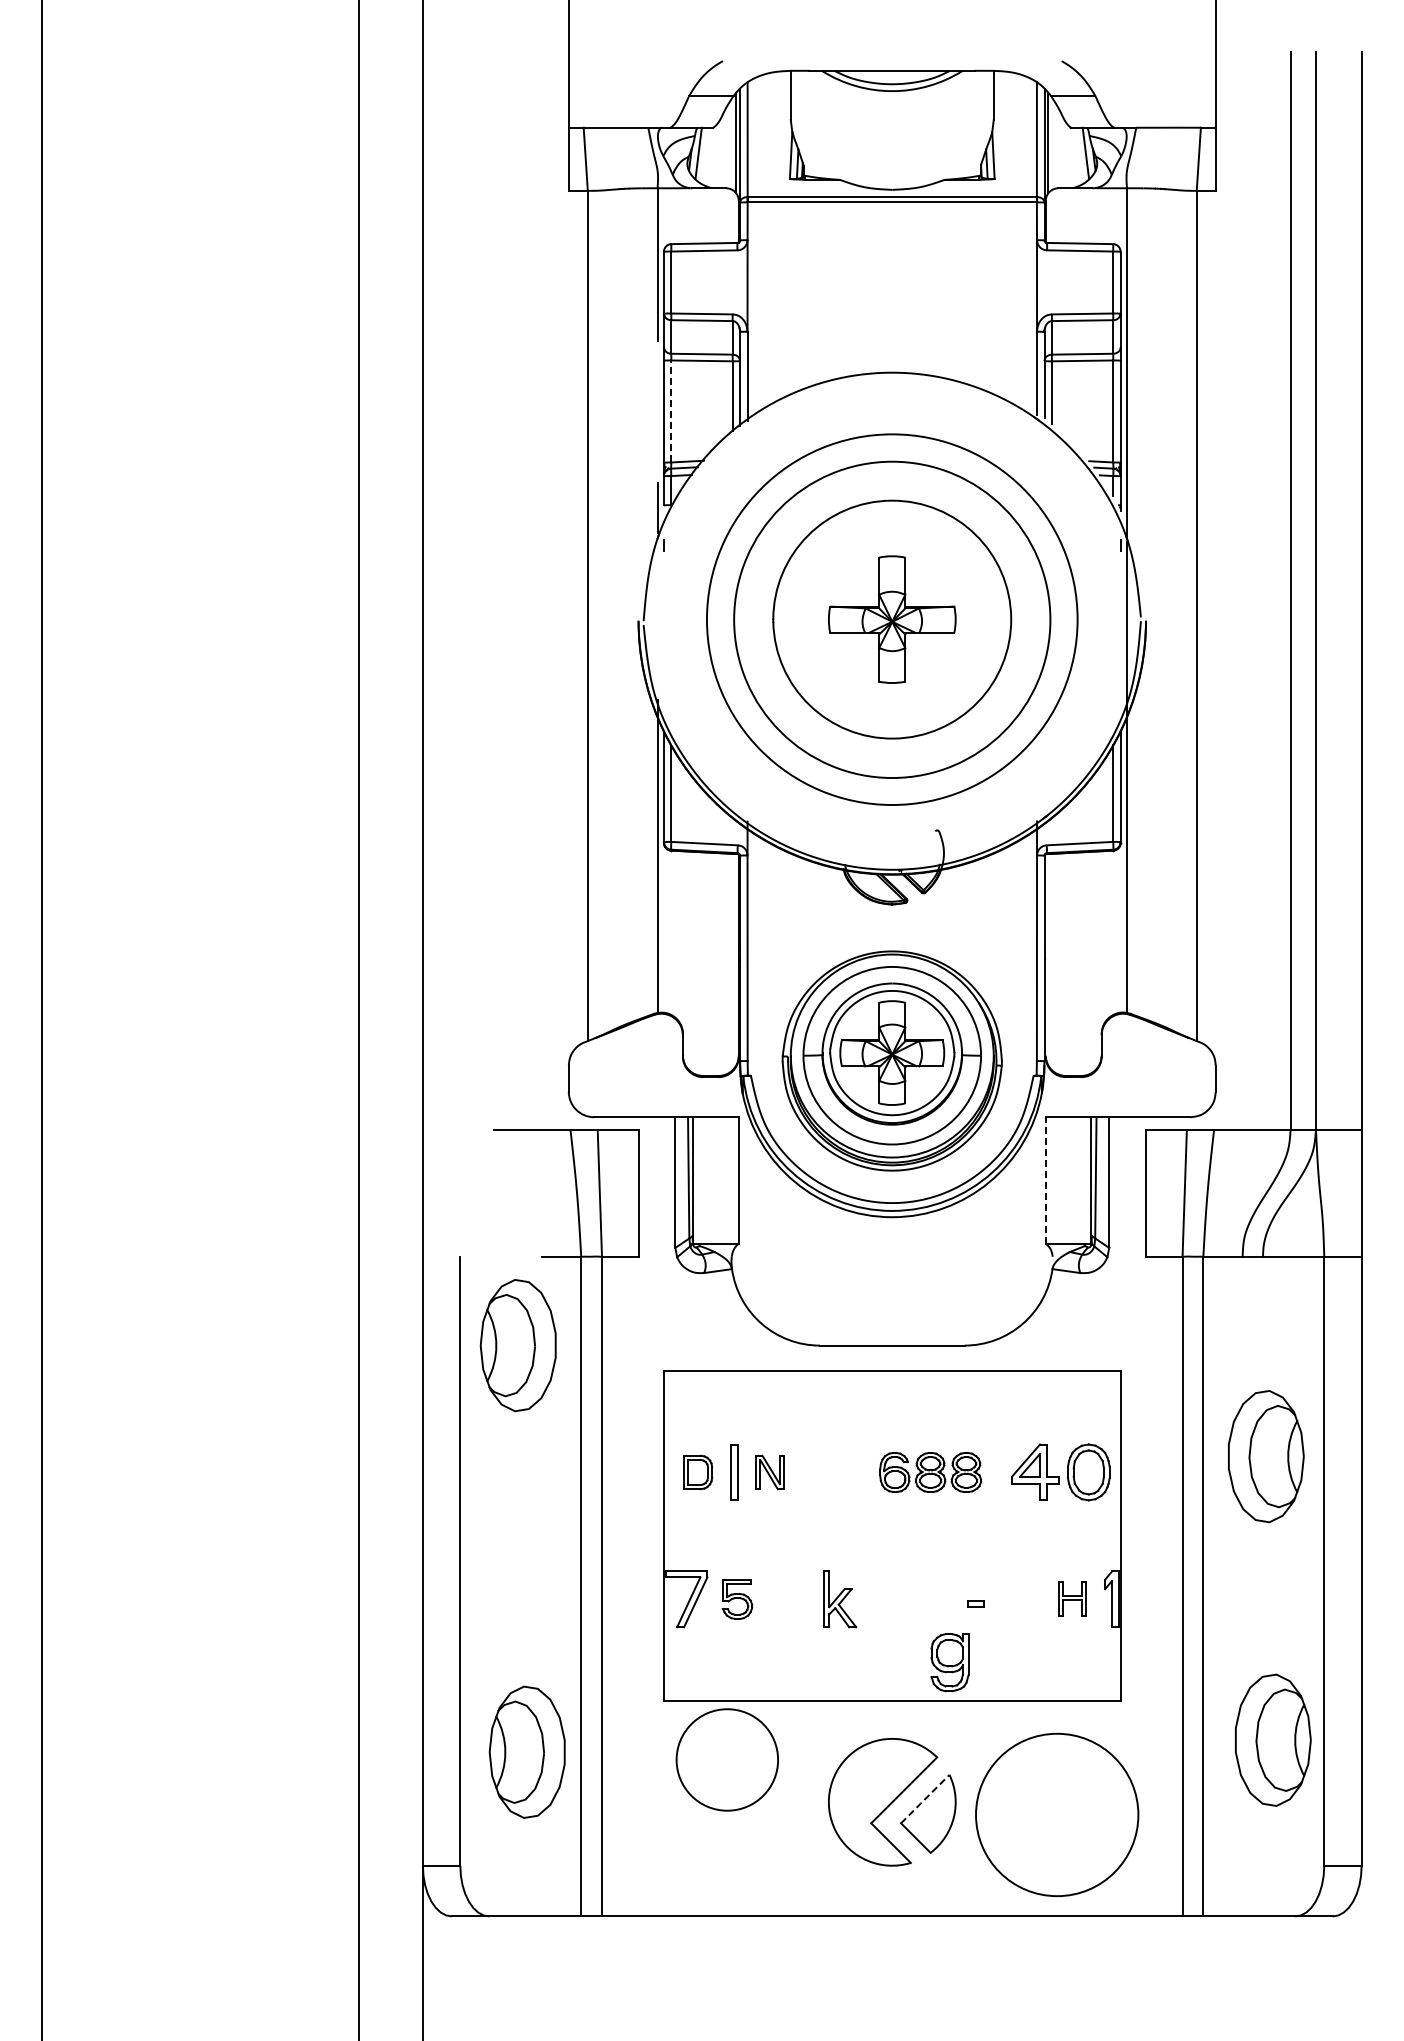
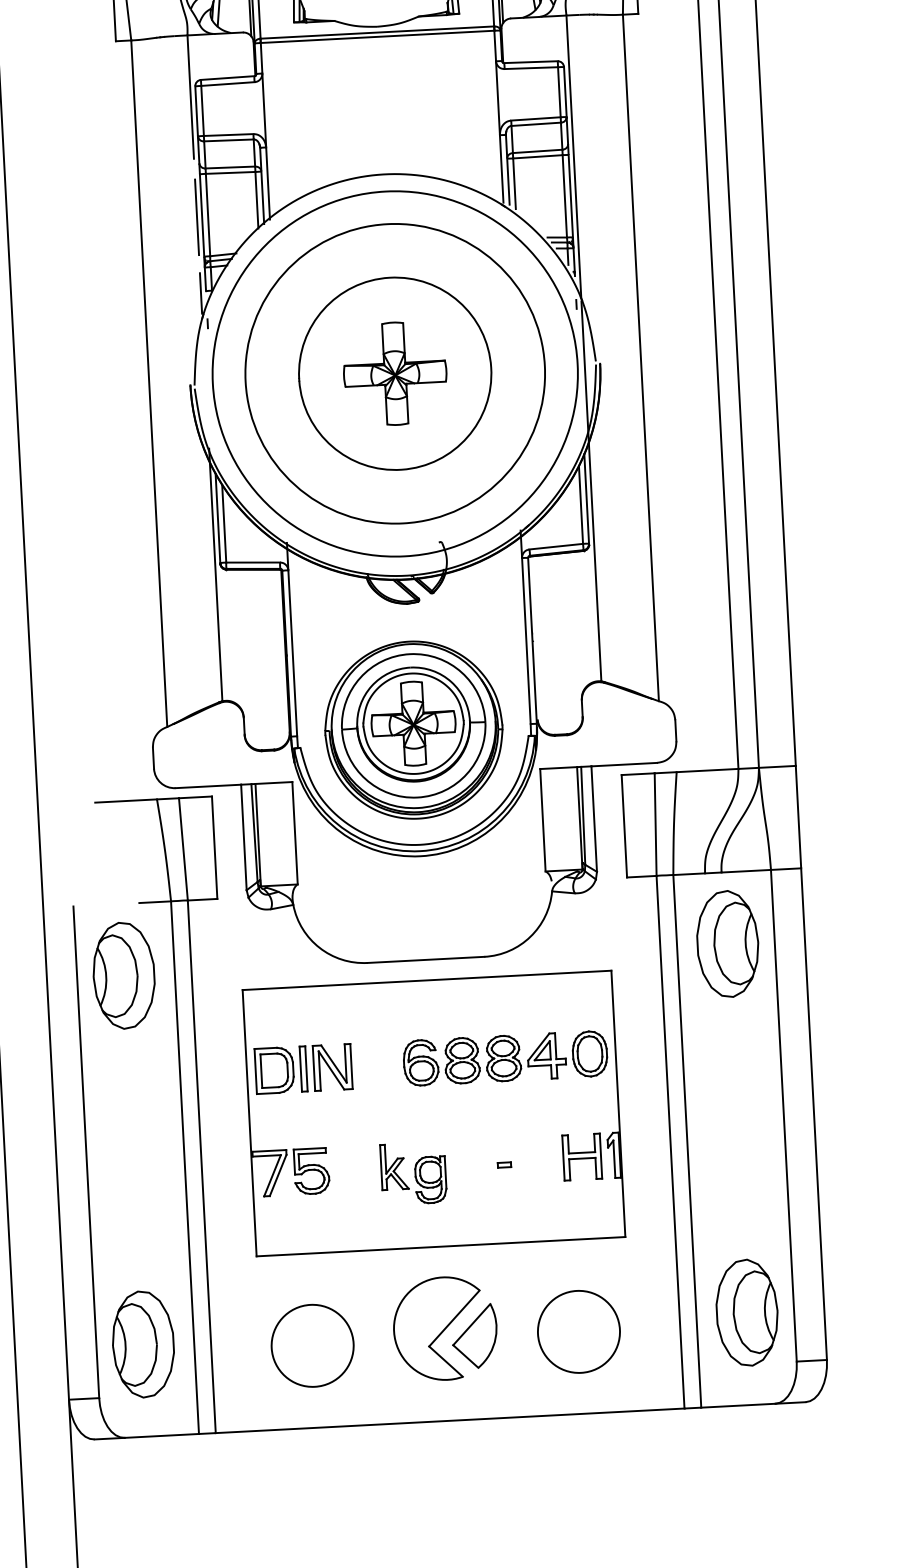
line: (671, 410) -> (208, 214), dashed -> solid
line: (657, 413) -> (196, 217), added
circle: (892, 619) -> (395, 373), size x1.43
line: (1045, 1180) -> (542, 820), dashed -> solid
part: (1266, 1456) -> (728, 943), moved
part: (698, 1472) -> (274, 1070), size x1.67
part: (769, 1472) -> (332, 1067), size x1.67
part: (930, 1472) -> (462, 1060), size x1.43
part: (1072, 1598) -> (582, 1156), size x1.67
part: (737, 1599) -> (311, 1171), size x1.43
part: (949, 1662) -> (430, 1179), moved
part: (1273, 1739) -> (747, 1312), moved
part: (526, 1751) -> (142, 1343), moved
circle: (726, 1759) -> (311, 1345), moved
line: (925, 1798) -> (471, 1324), dashed -> solid
circle: (1056, 1814) -> (578, 1331), size x0.62

